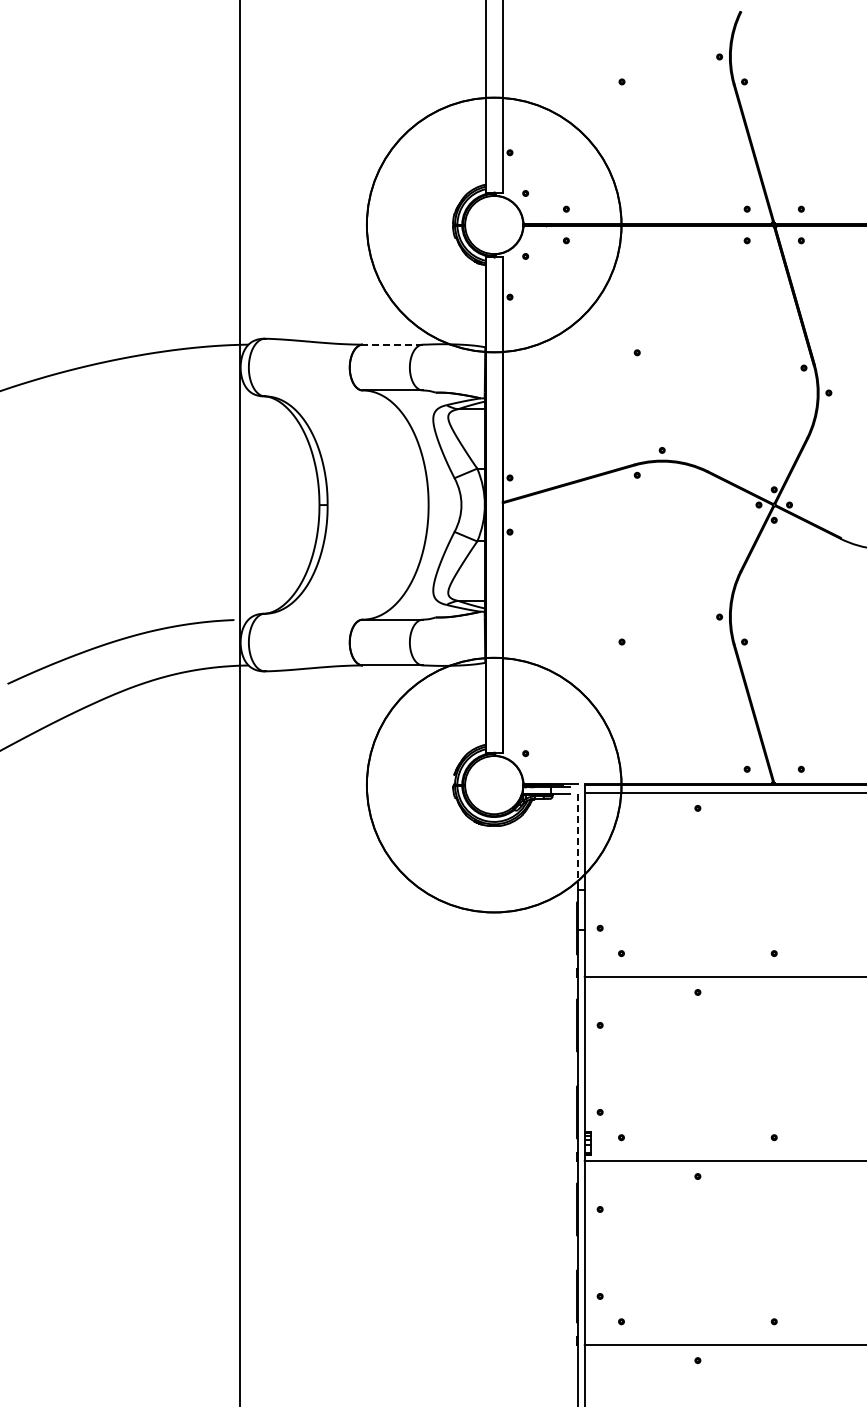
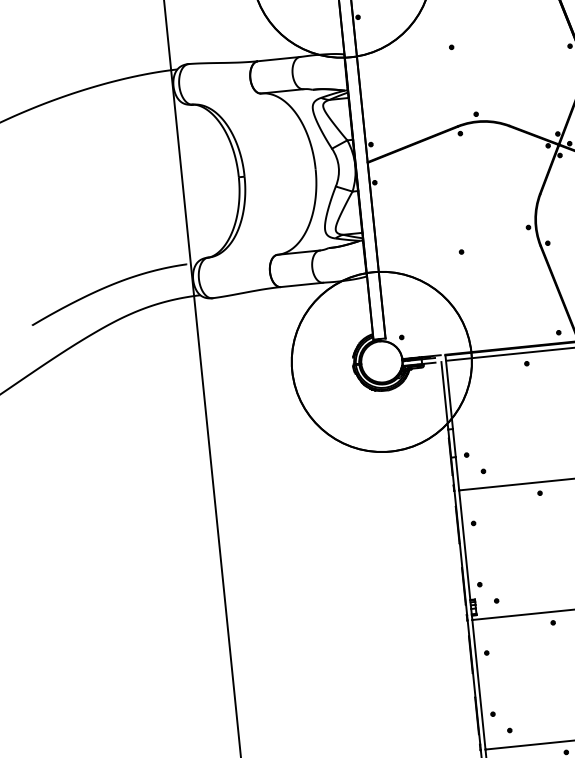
line: (392, 344) -> (278, 59), dashed -> solid
line: (577, 841) -> (444, 395), dashed -> solid

